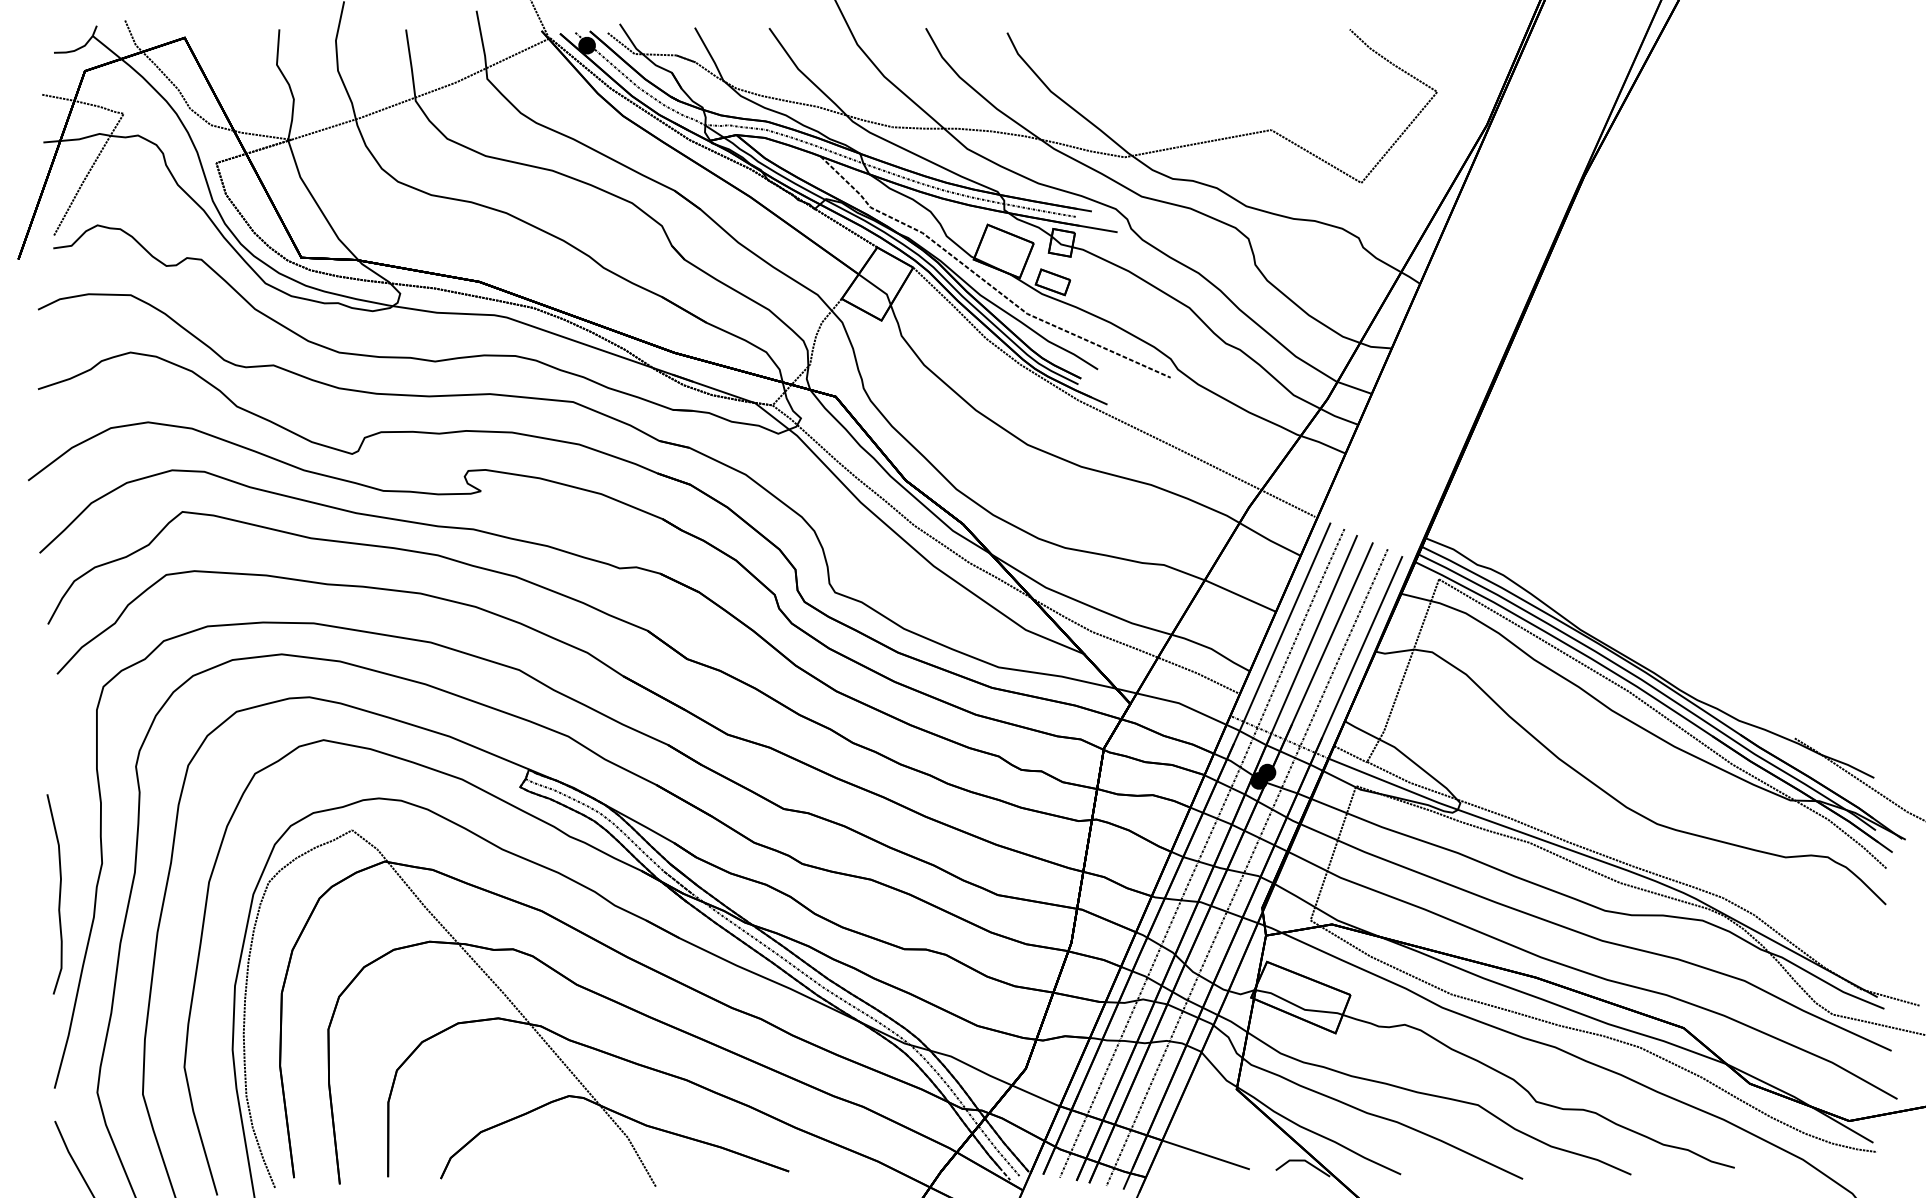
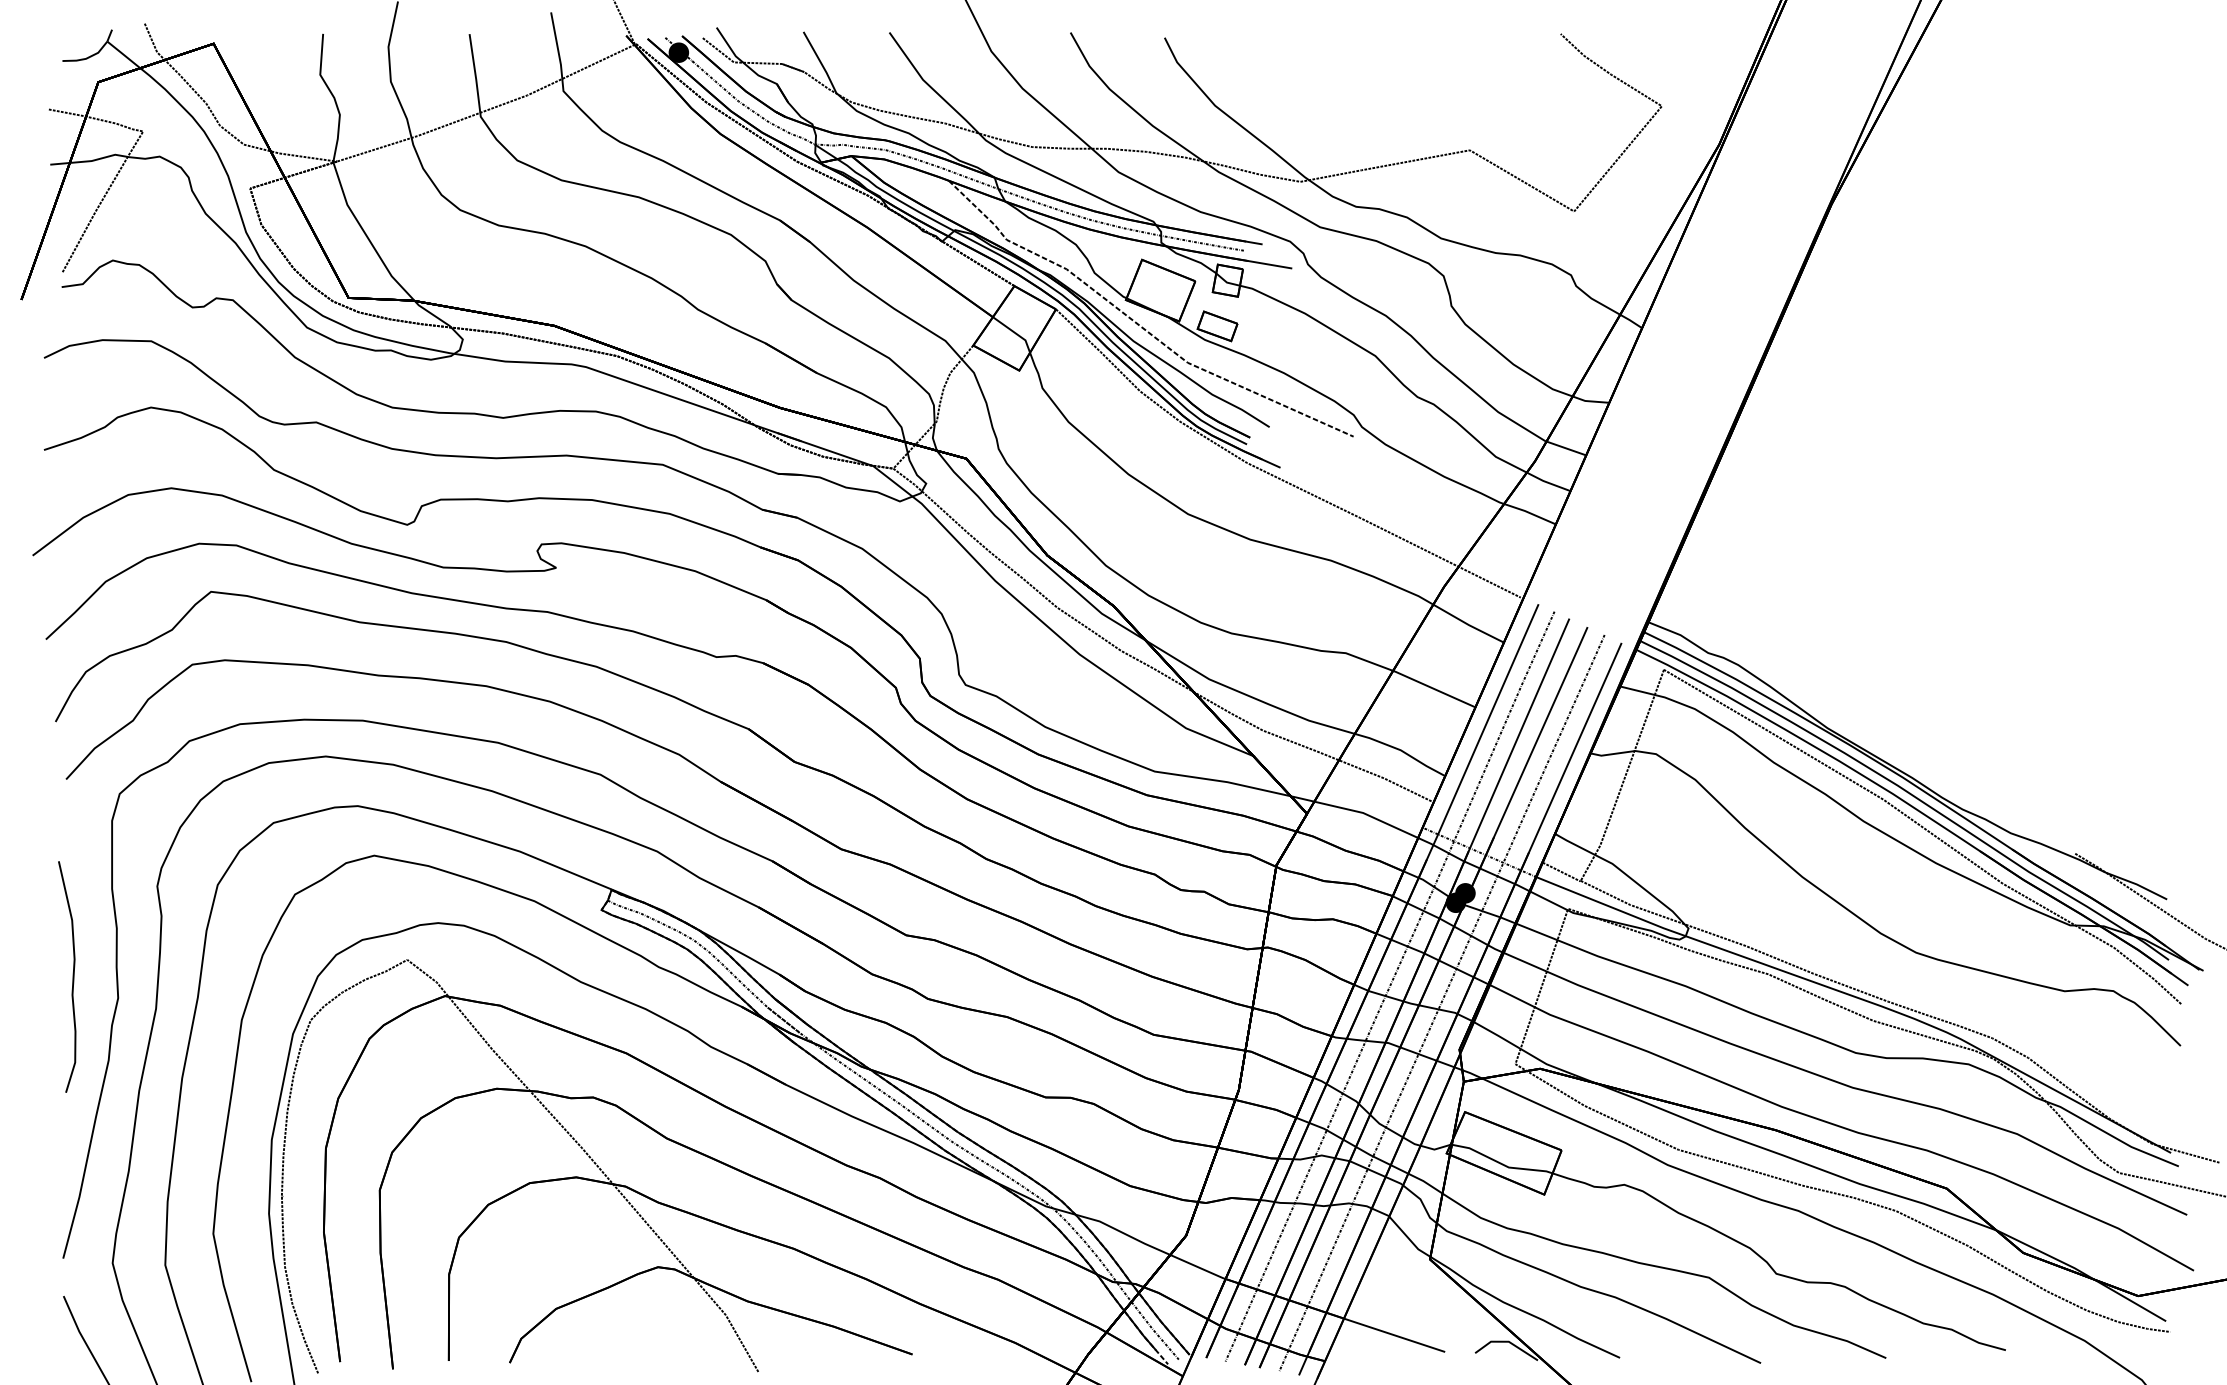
curve: (59, 893) -> (72, 976), moved

